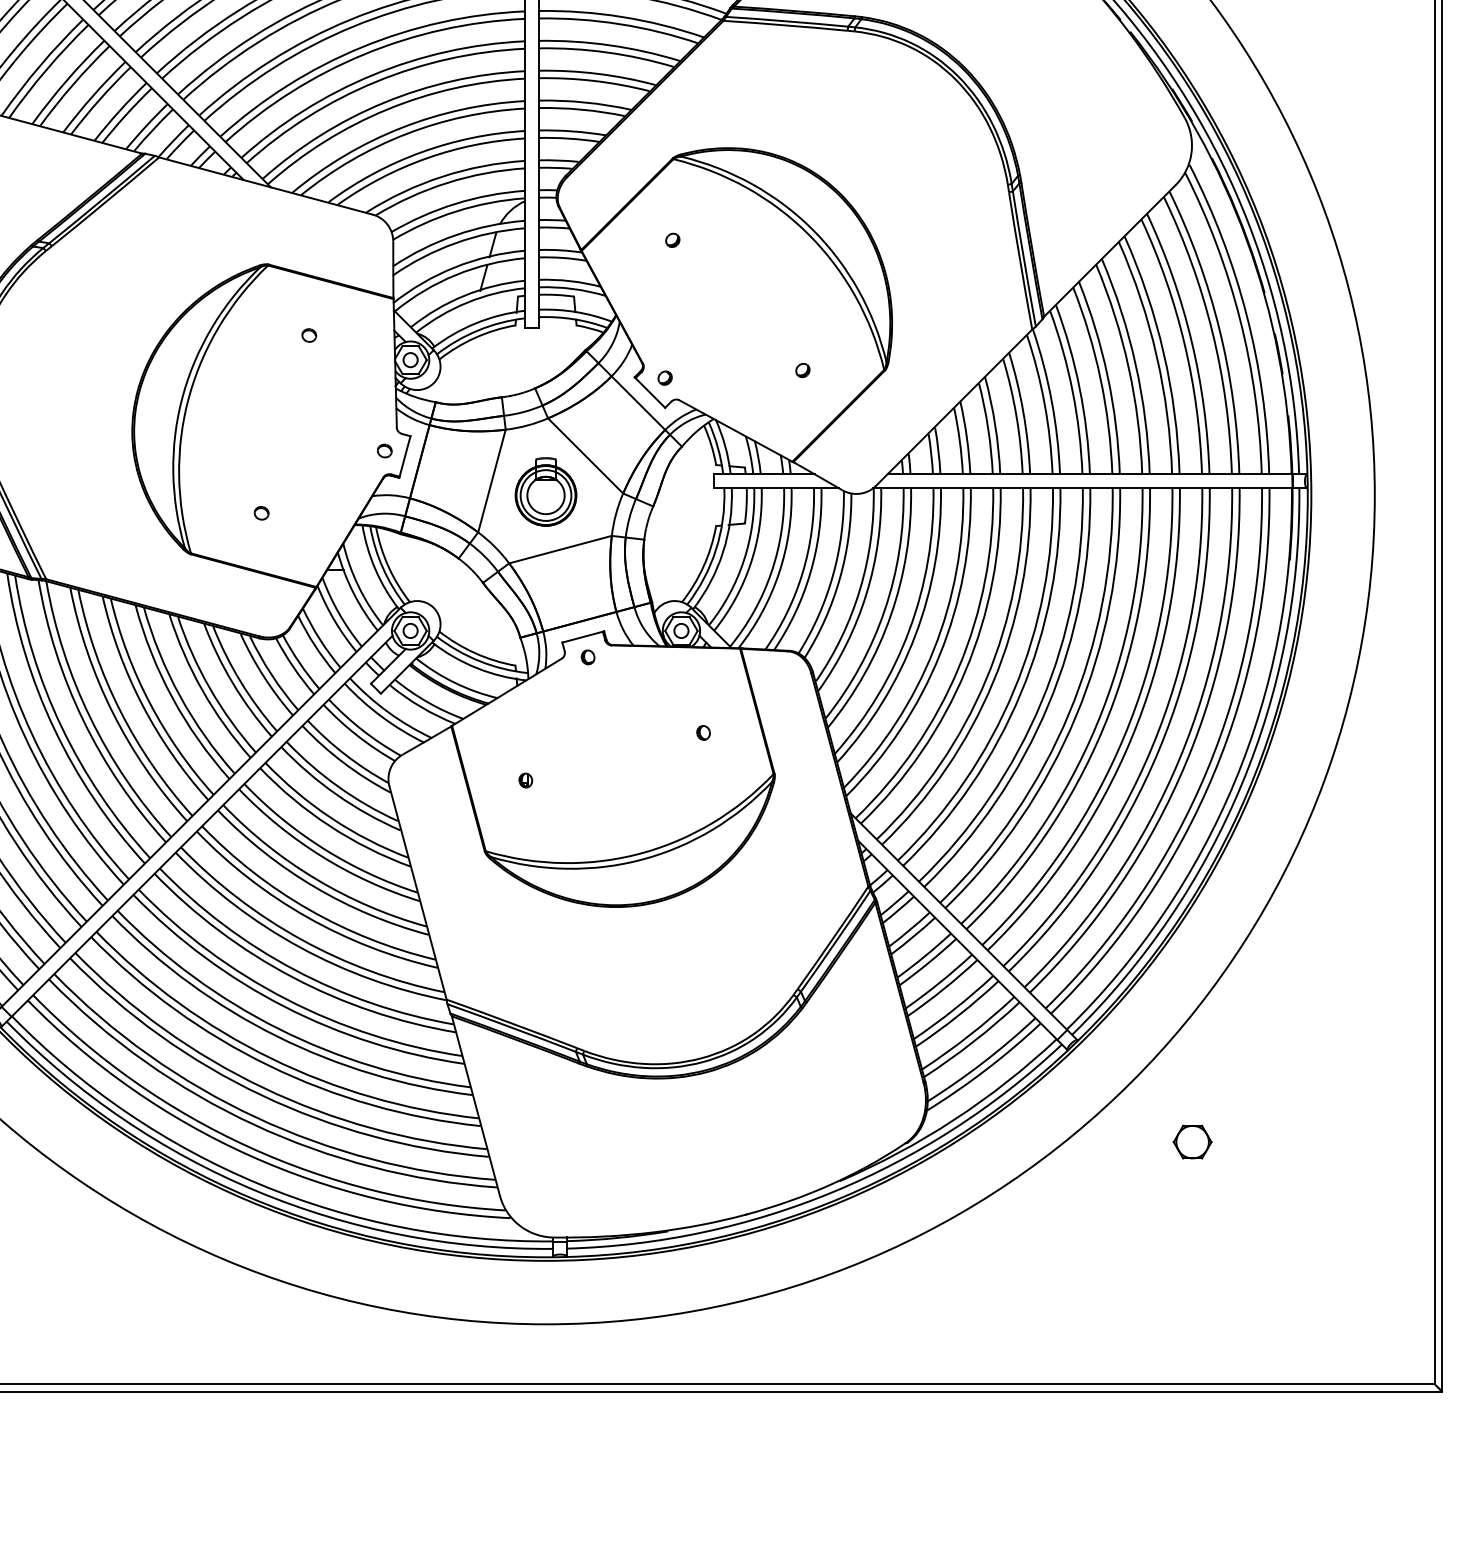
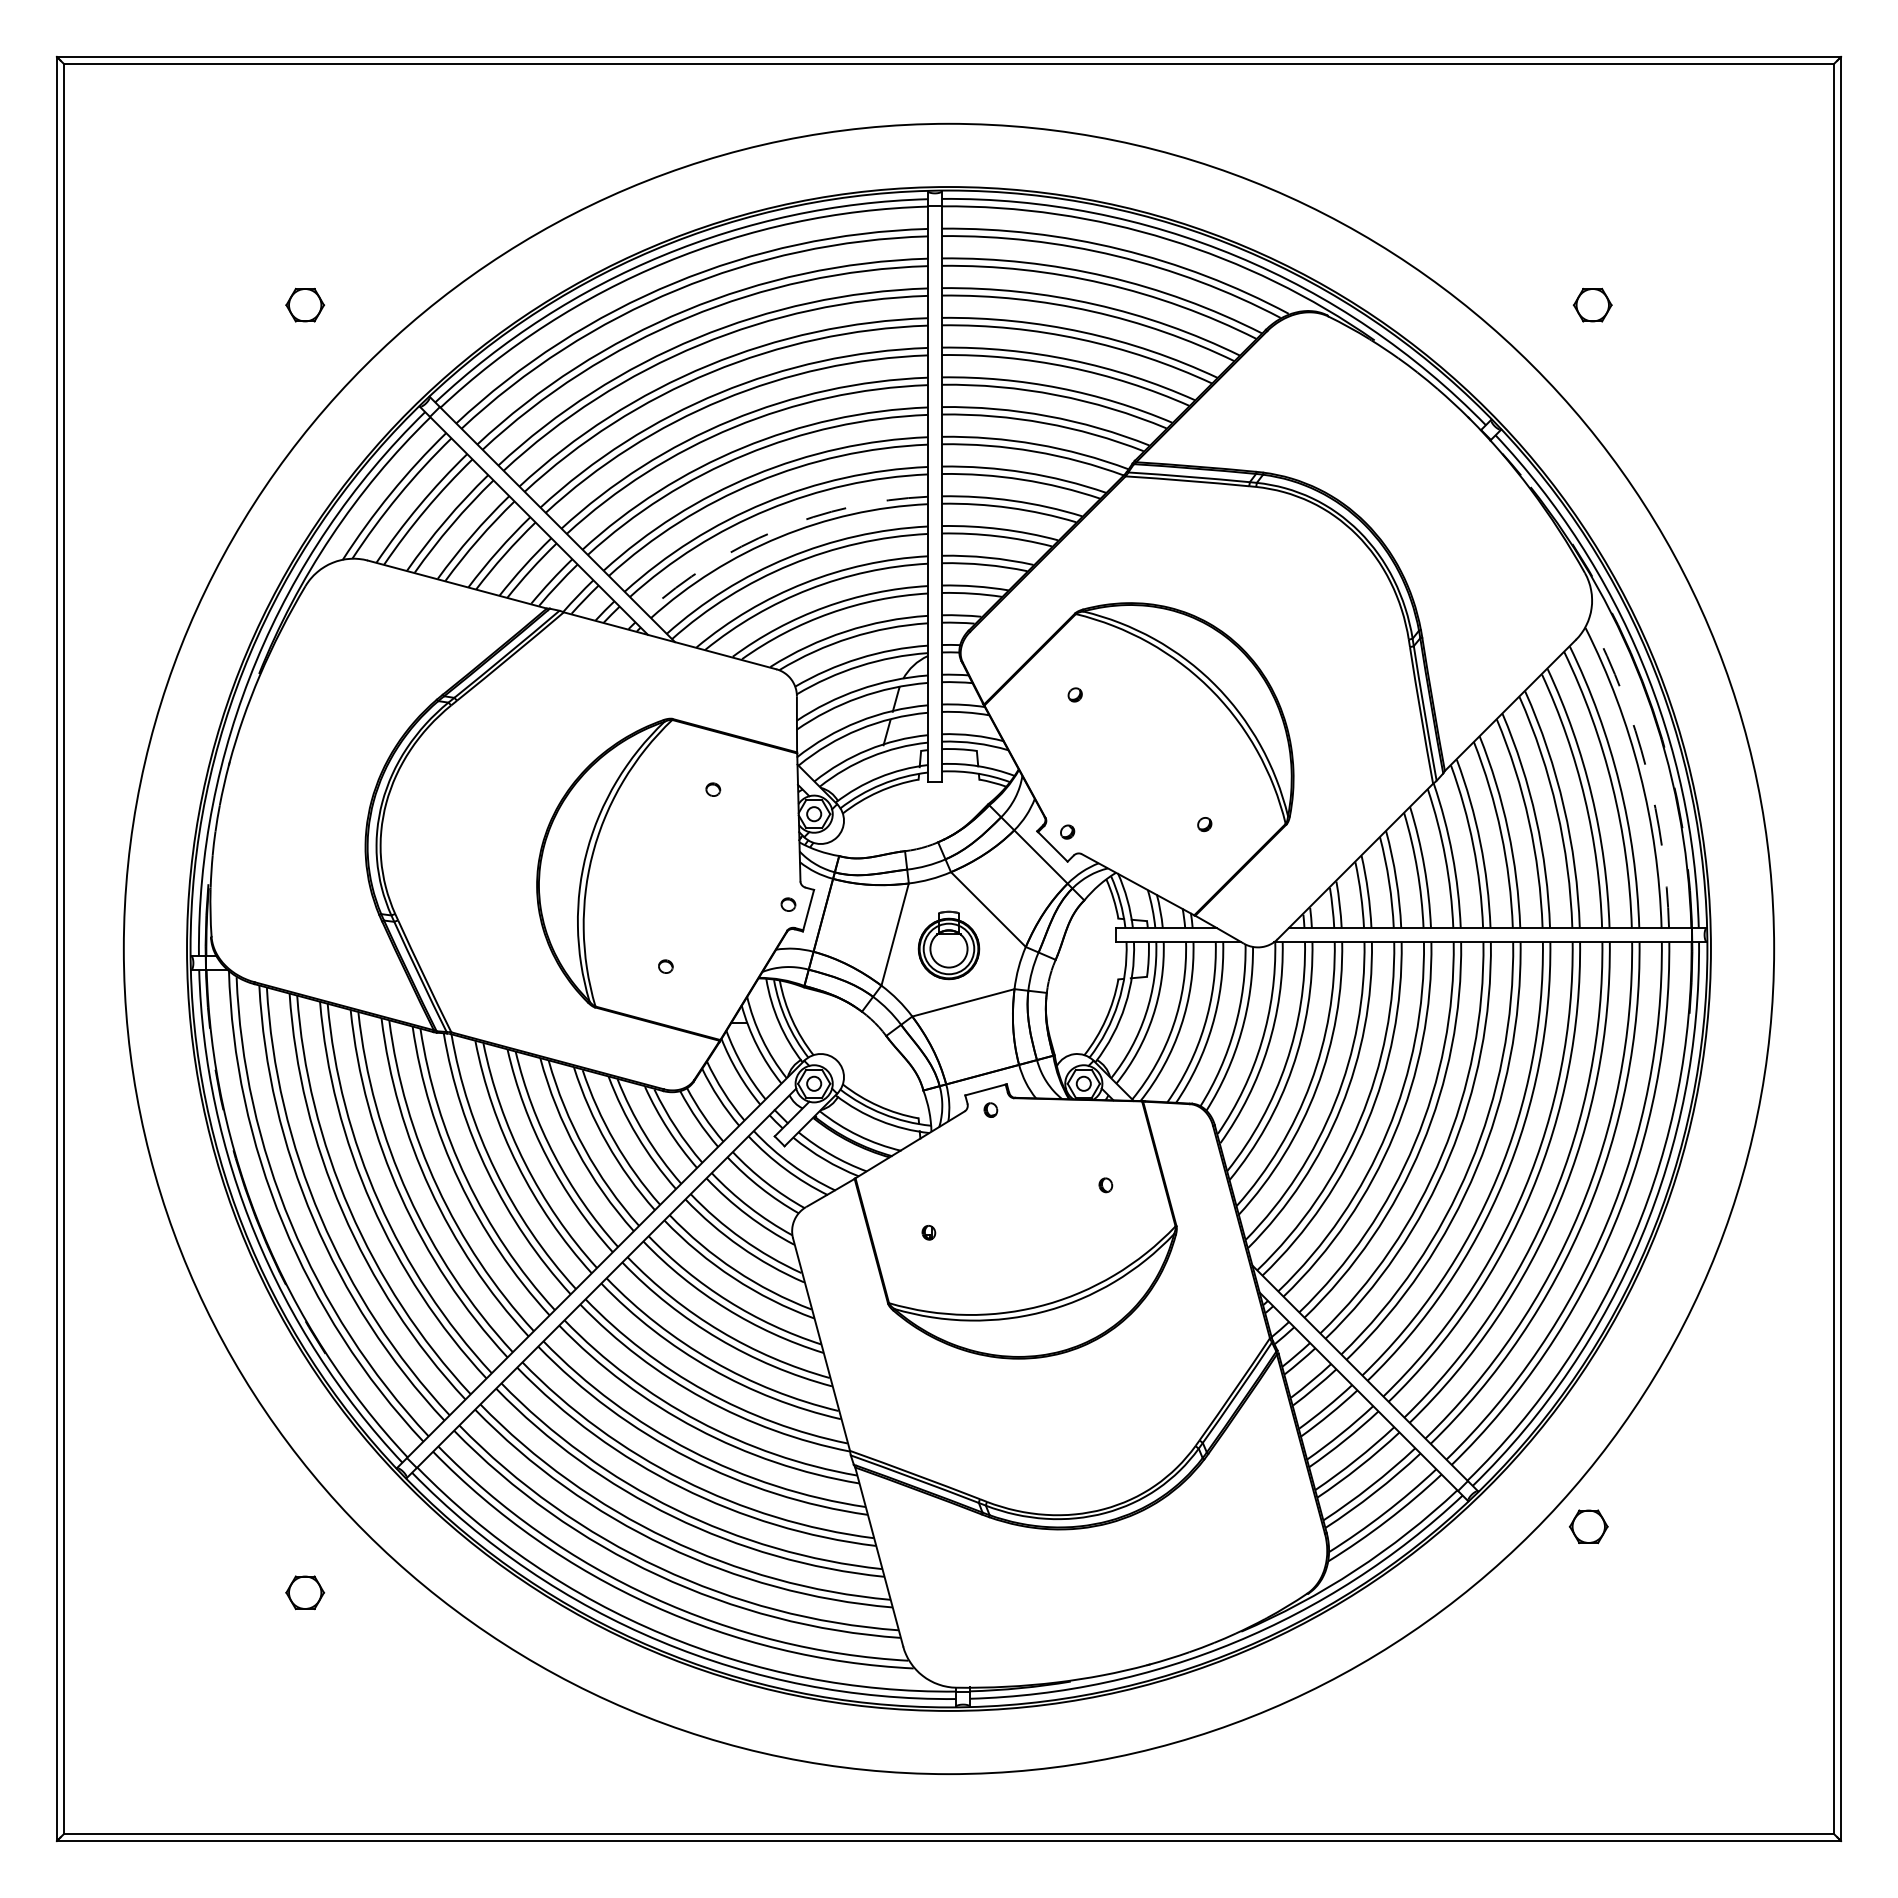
arc: (372, 75) -> (776, 530), solid -> dashed
arc: (1246, 315) -> (1646, 769), solid -> dashed
part: (1192, 1141) -> (1588, 1526), moved

